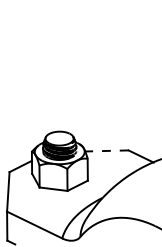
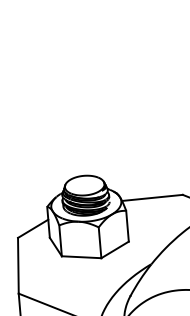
line: (106, 150) -> (151, 197), dashed -> solid

